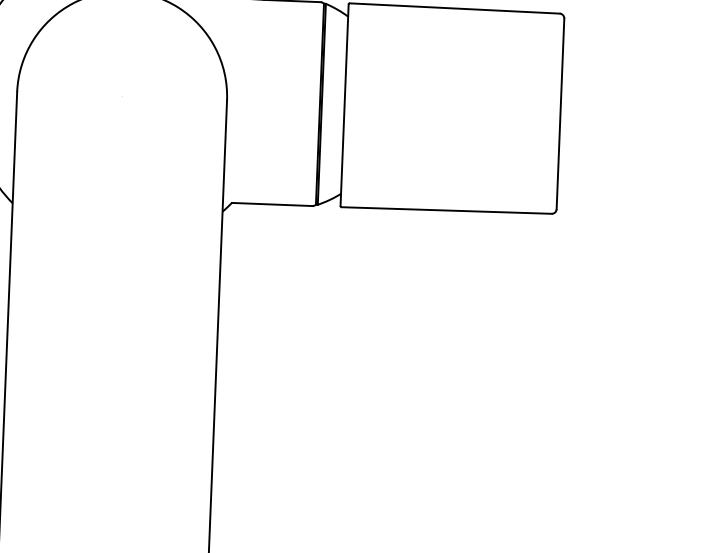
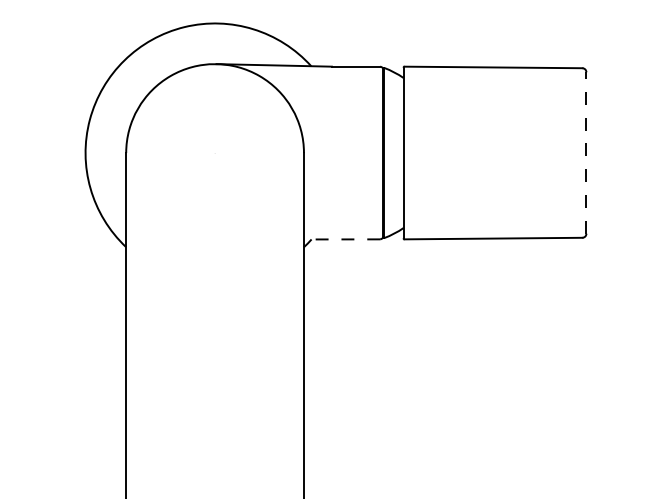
line: (560, 114) -> (586, 153), solid -> dashed
line: (271, 204) -> (345, 239), solid -> dashed

